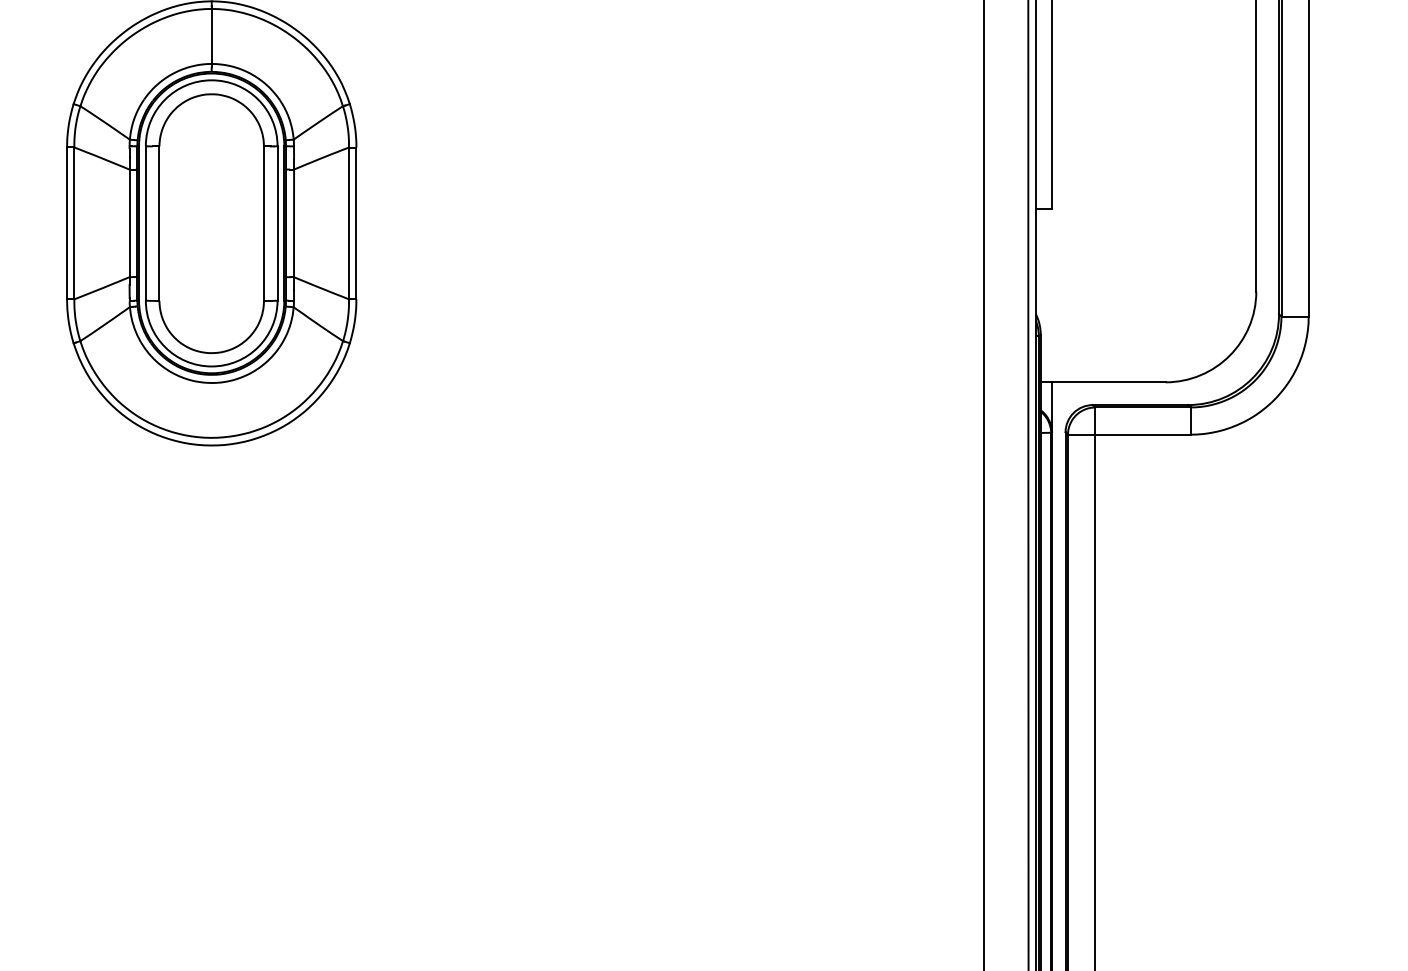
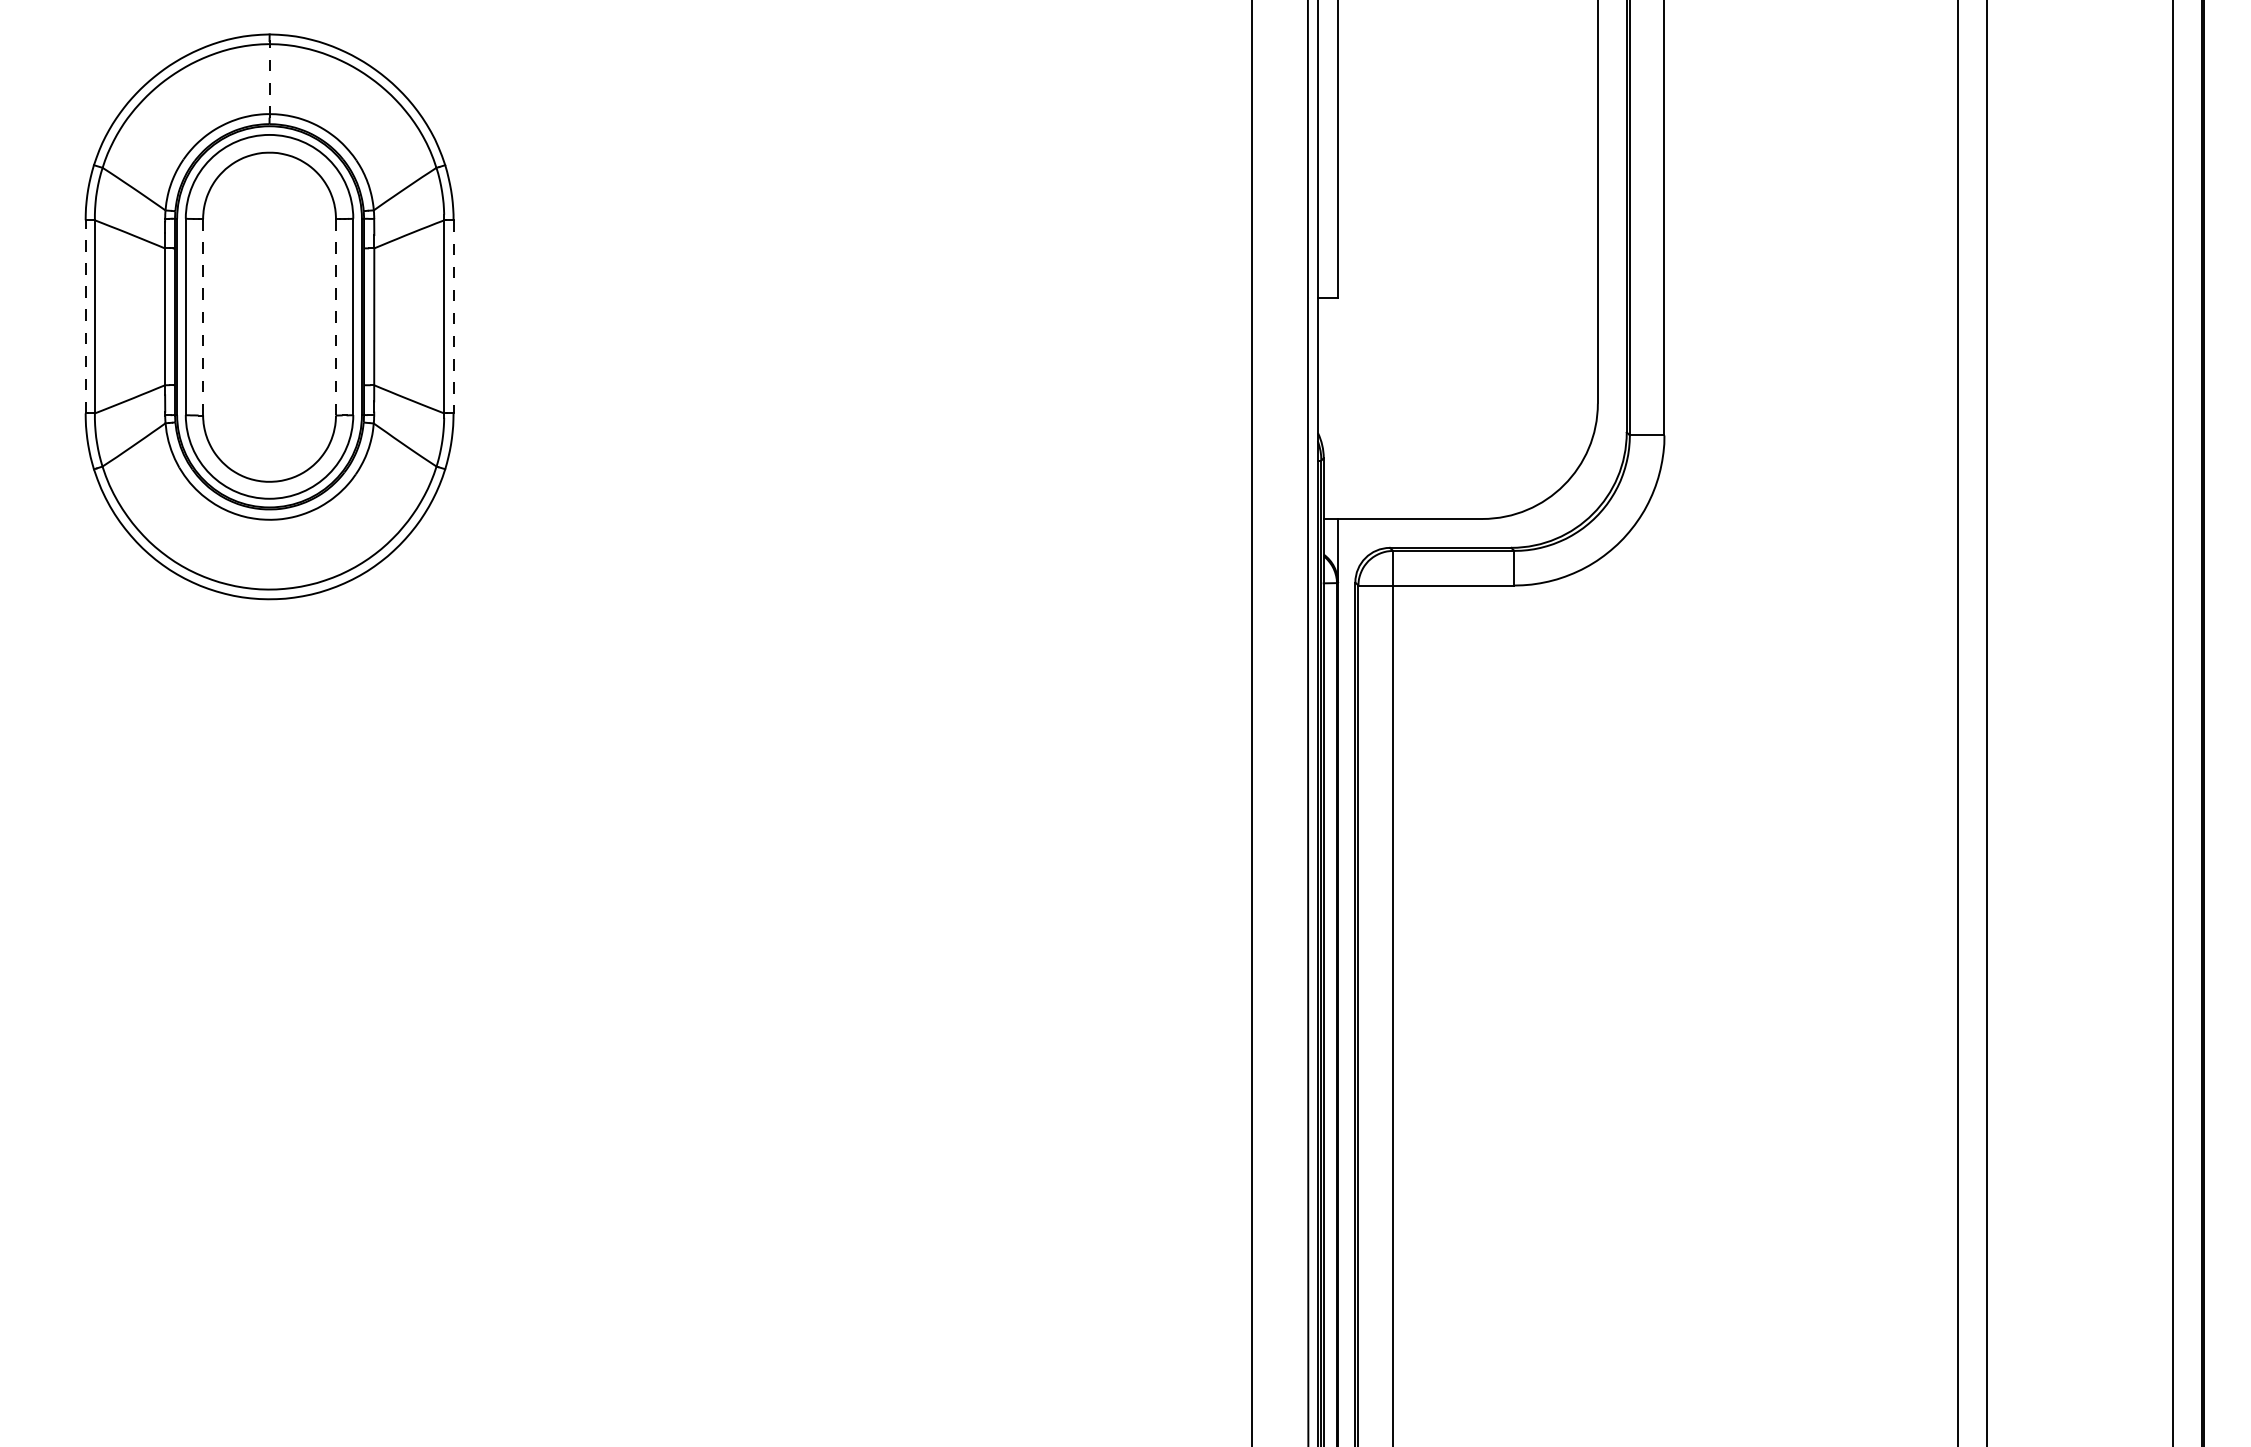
line: (211, 37) -> (269, 80), solid -> dashed
line: (66, 223) -> (85, 316), solid -> dashed
line: (159, 223) -> (203, 316), solid -> dashed
line: (263, 223) -> (335, 317), solid -> dashed
line: (356, 223) -> (453, 316), solid -> dashed

